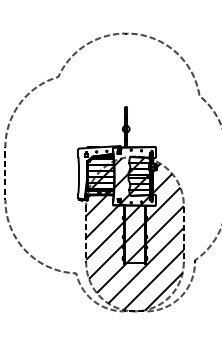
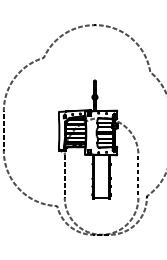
hatch: (134, 233) -> (101, 176), removed

